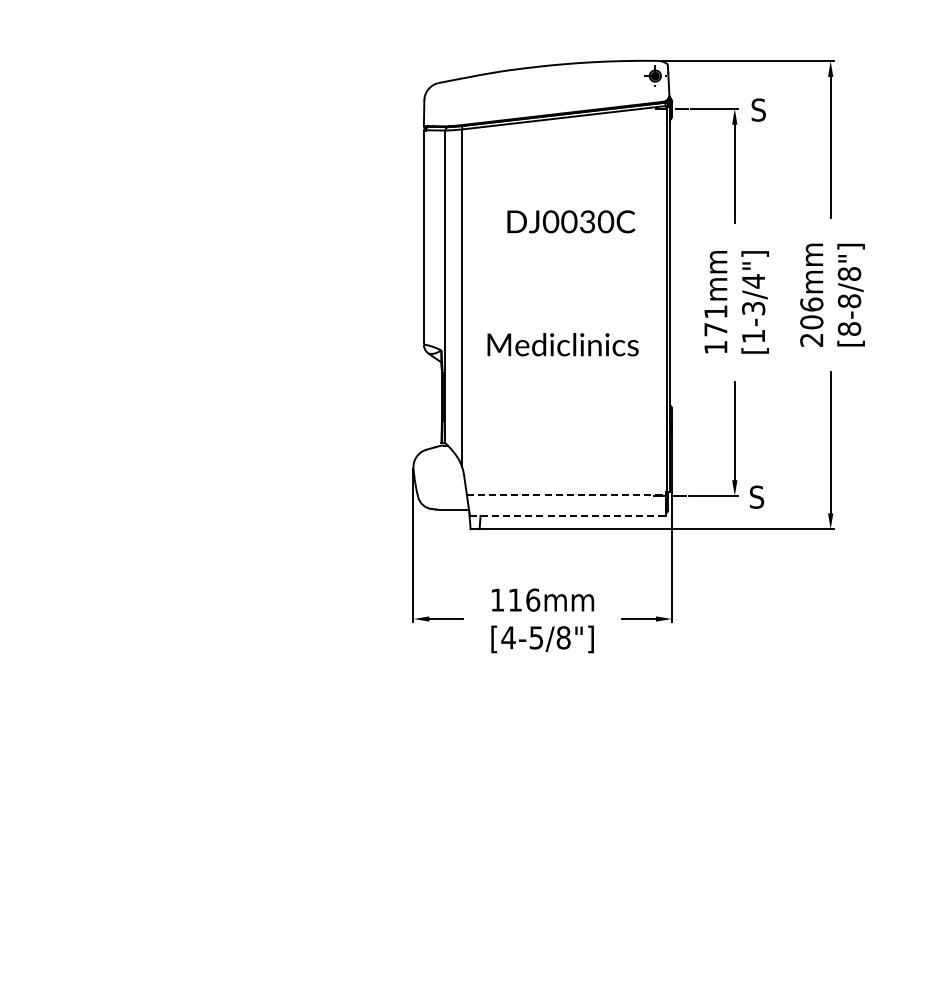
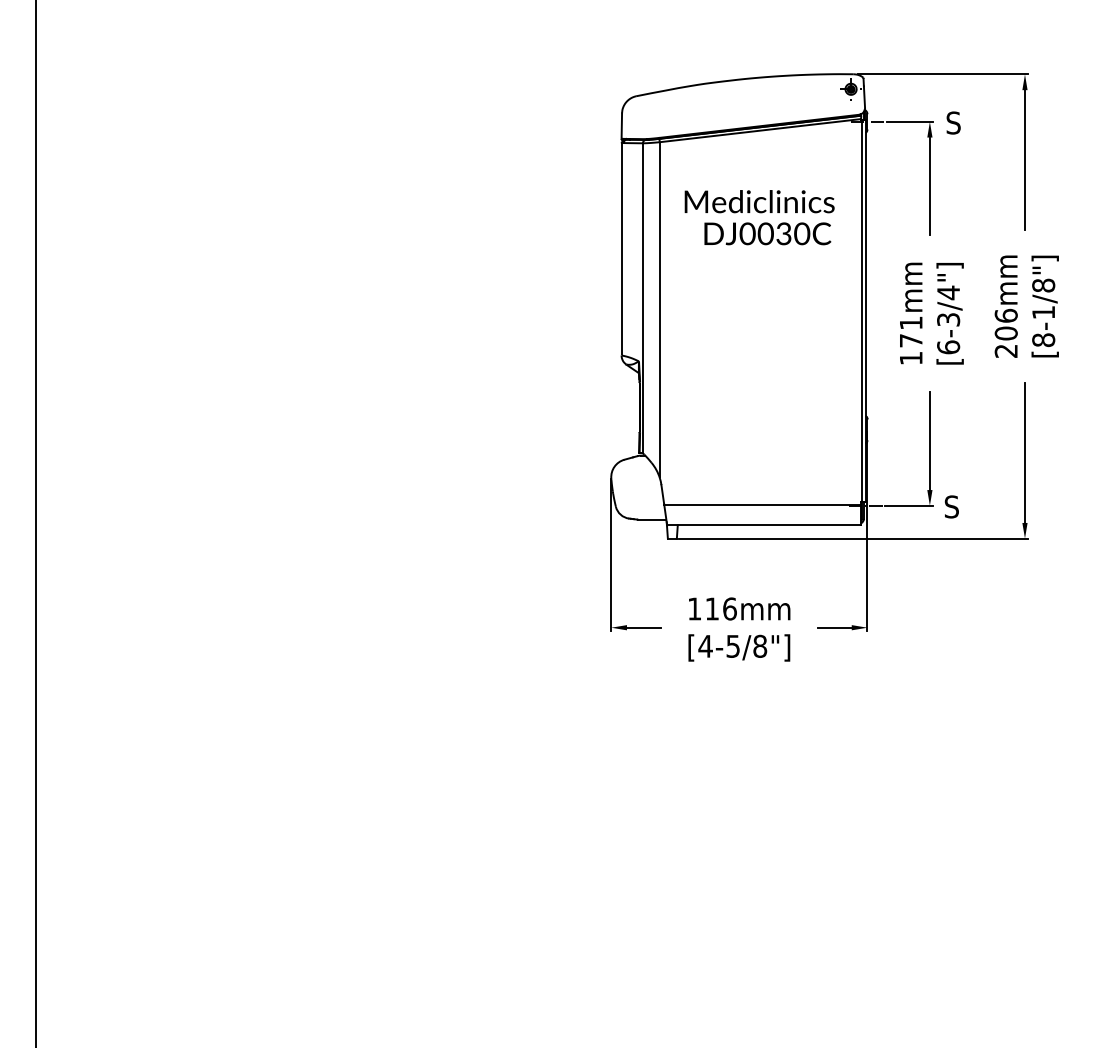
text: (849, 301) -> (1043, 312), [8-8/8"] -> [8-1/8"]
text: (753, 336) -> (948, 347), [1-3/4"] -> [6-3/4"]
text: (562, 344) -> (759, 201), moved
line: (566, 494) -> (763, 504), dashed -> solid
line: (566, 515) -> (763, 525), dashed -> solid

